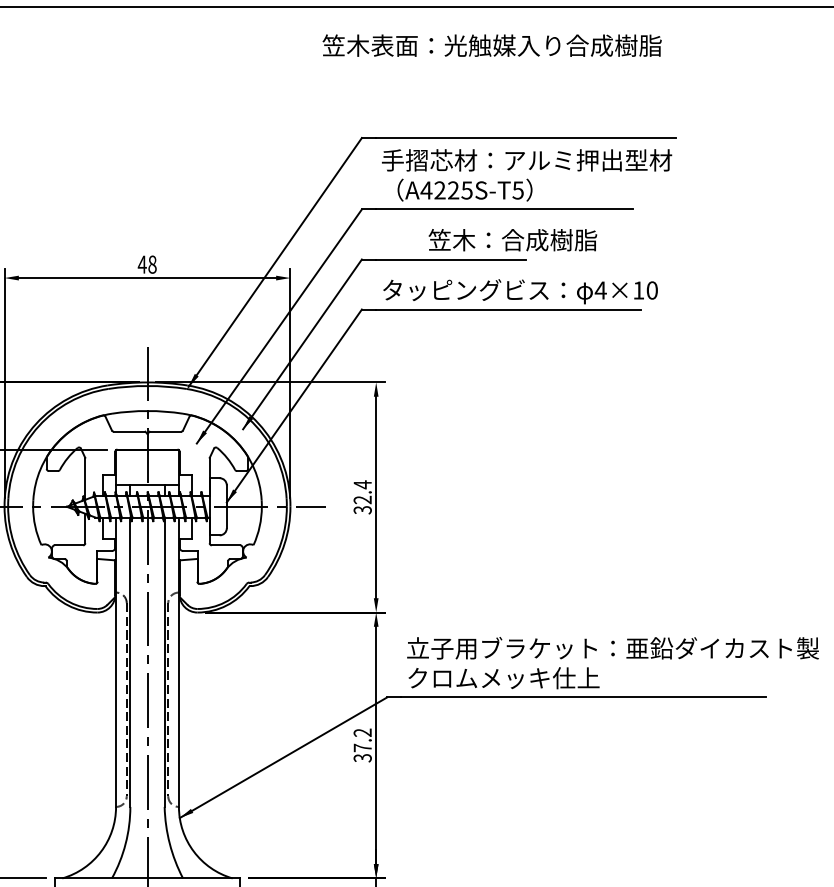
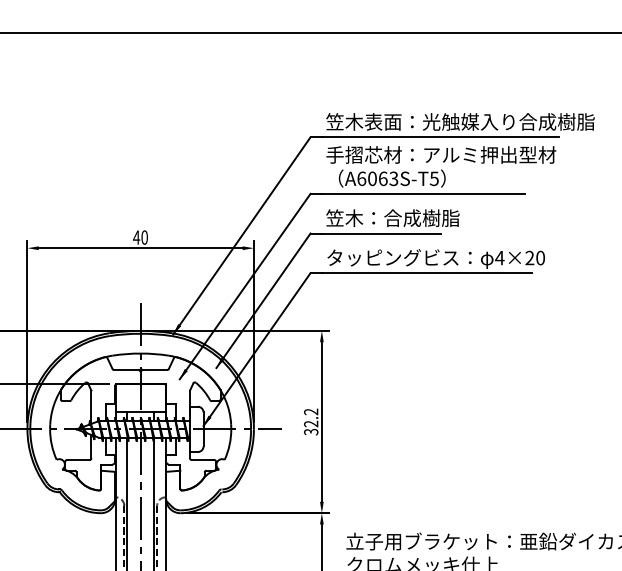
text: (491, 45) -> (459, 121), moved
text: (446, 190) -> (377, 178), A4225S-T5 -> A6063S-T5
text: (512, 240) -> (392, 218), moved
text: (152, 264) -> (144, 237), 48 -> 40
text: (638, 290) -> (529, 258), 4×10 -> 4×20
text: (362, 484) -> (311, 411), 32.4 -> 32.2

